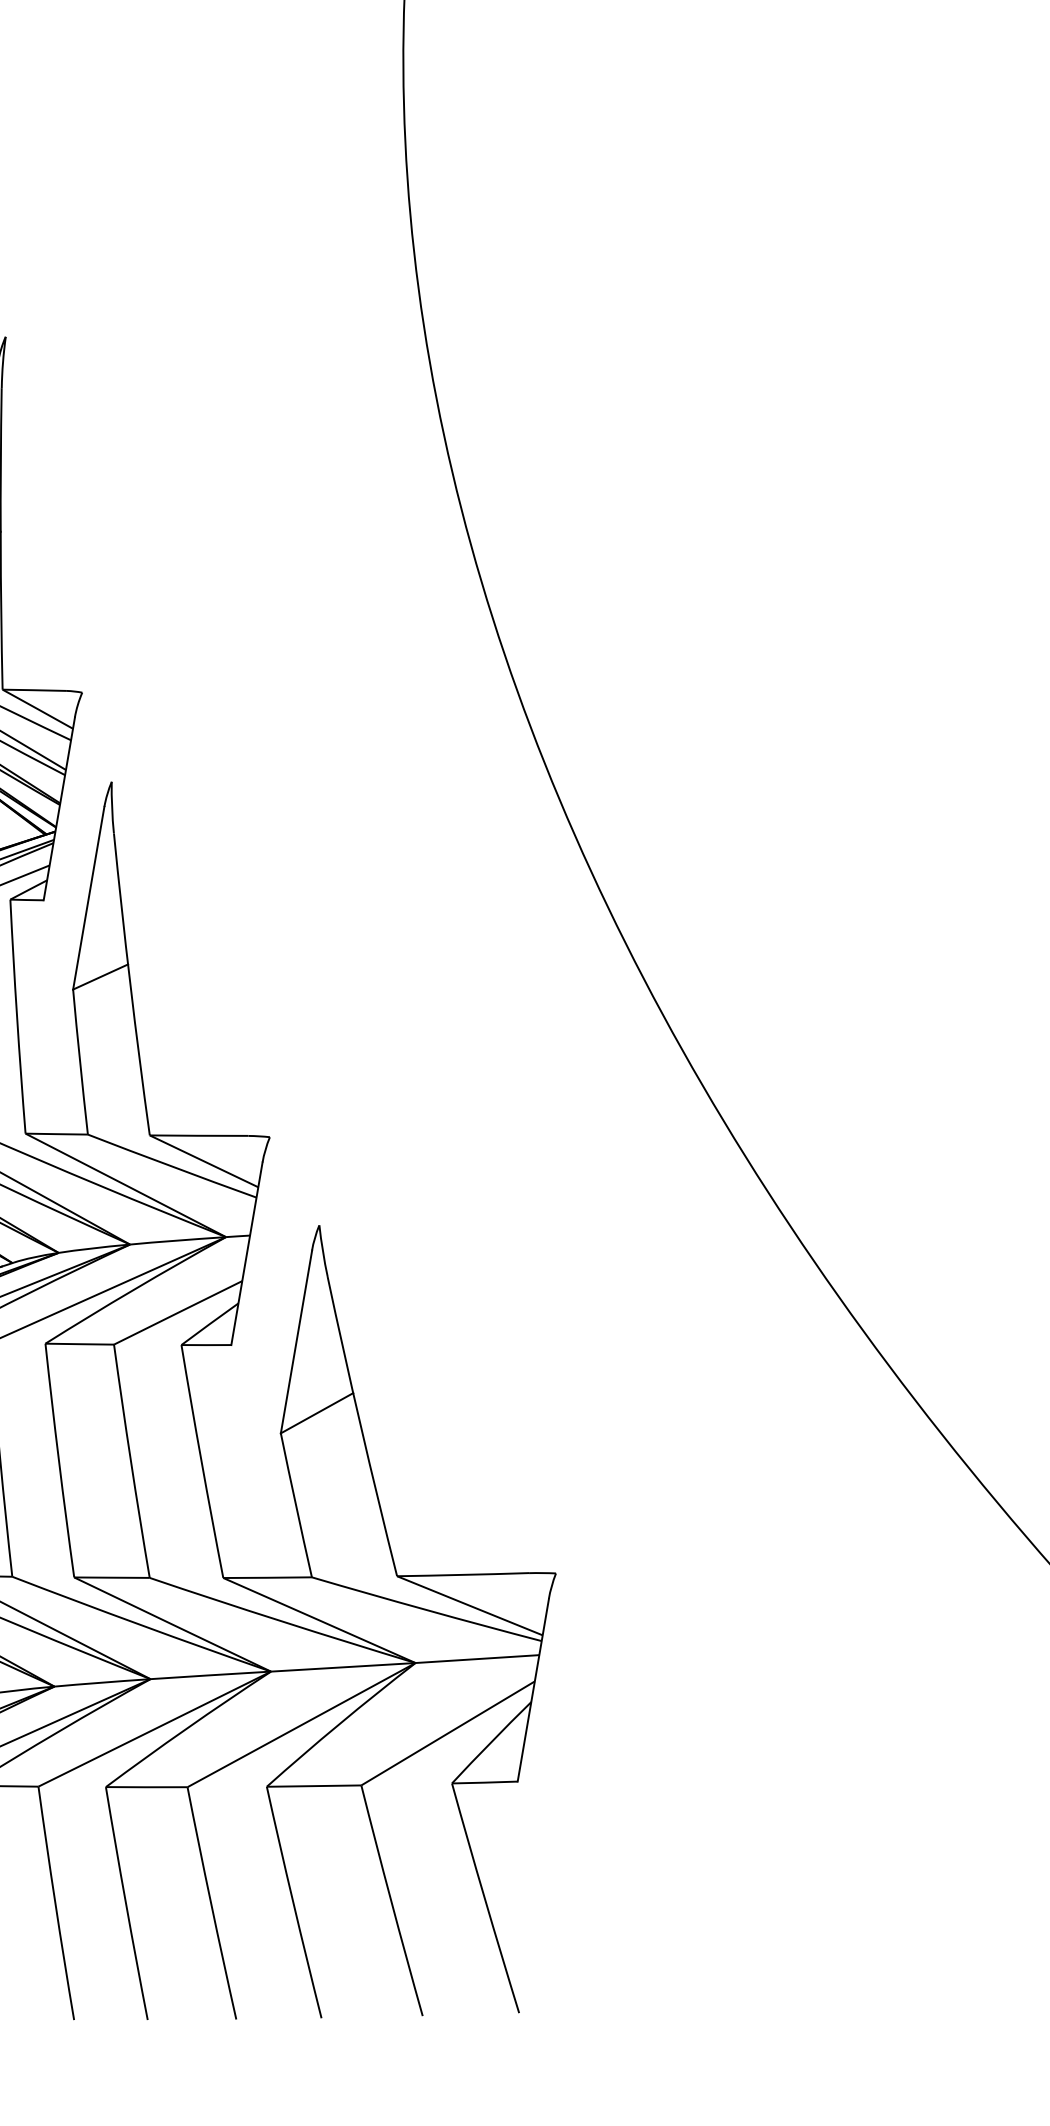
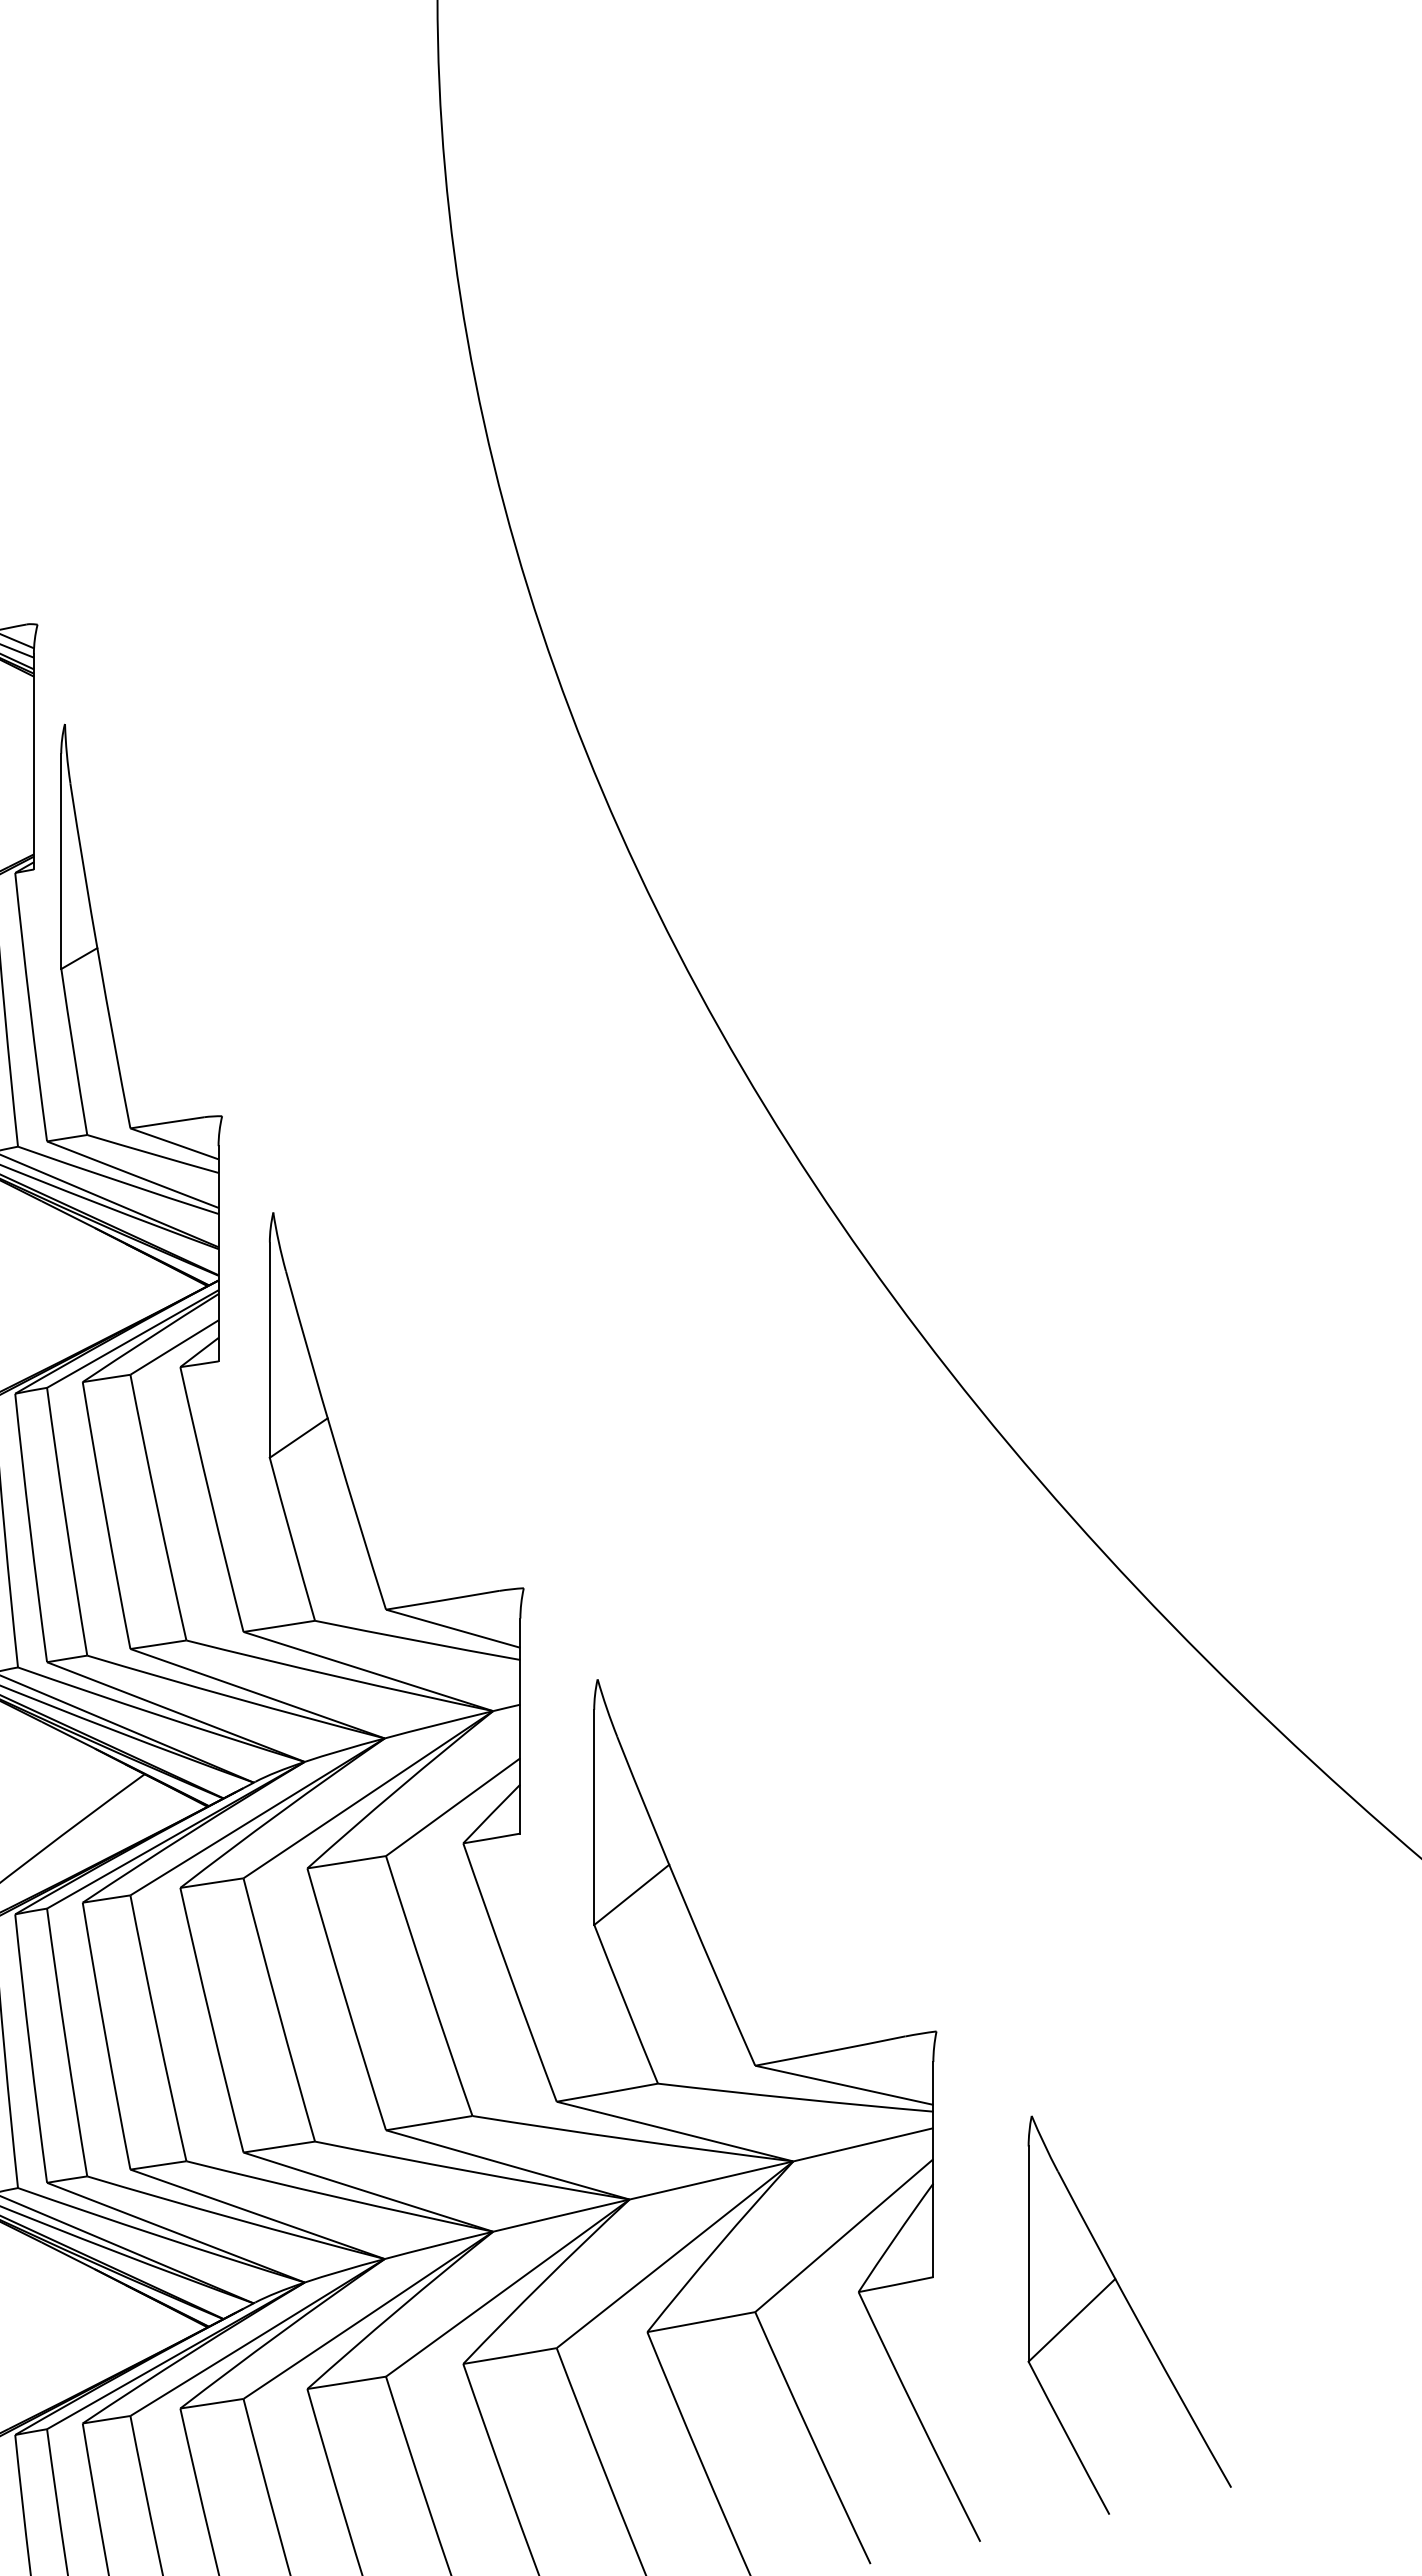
part: (678, 1841) -> (1129, 2314), added

